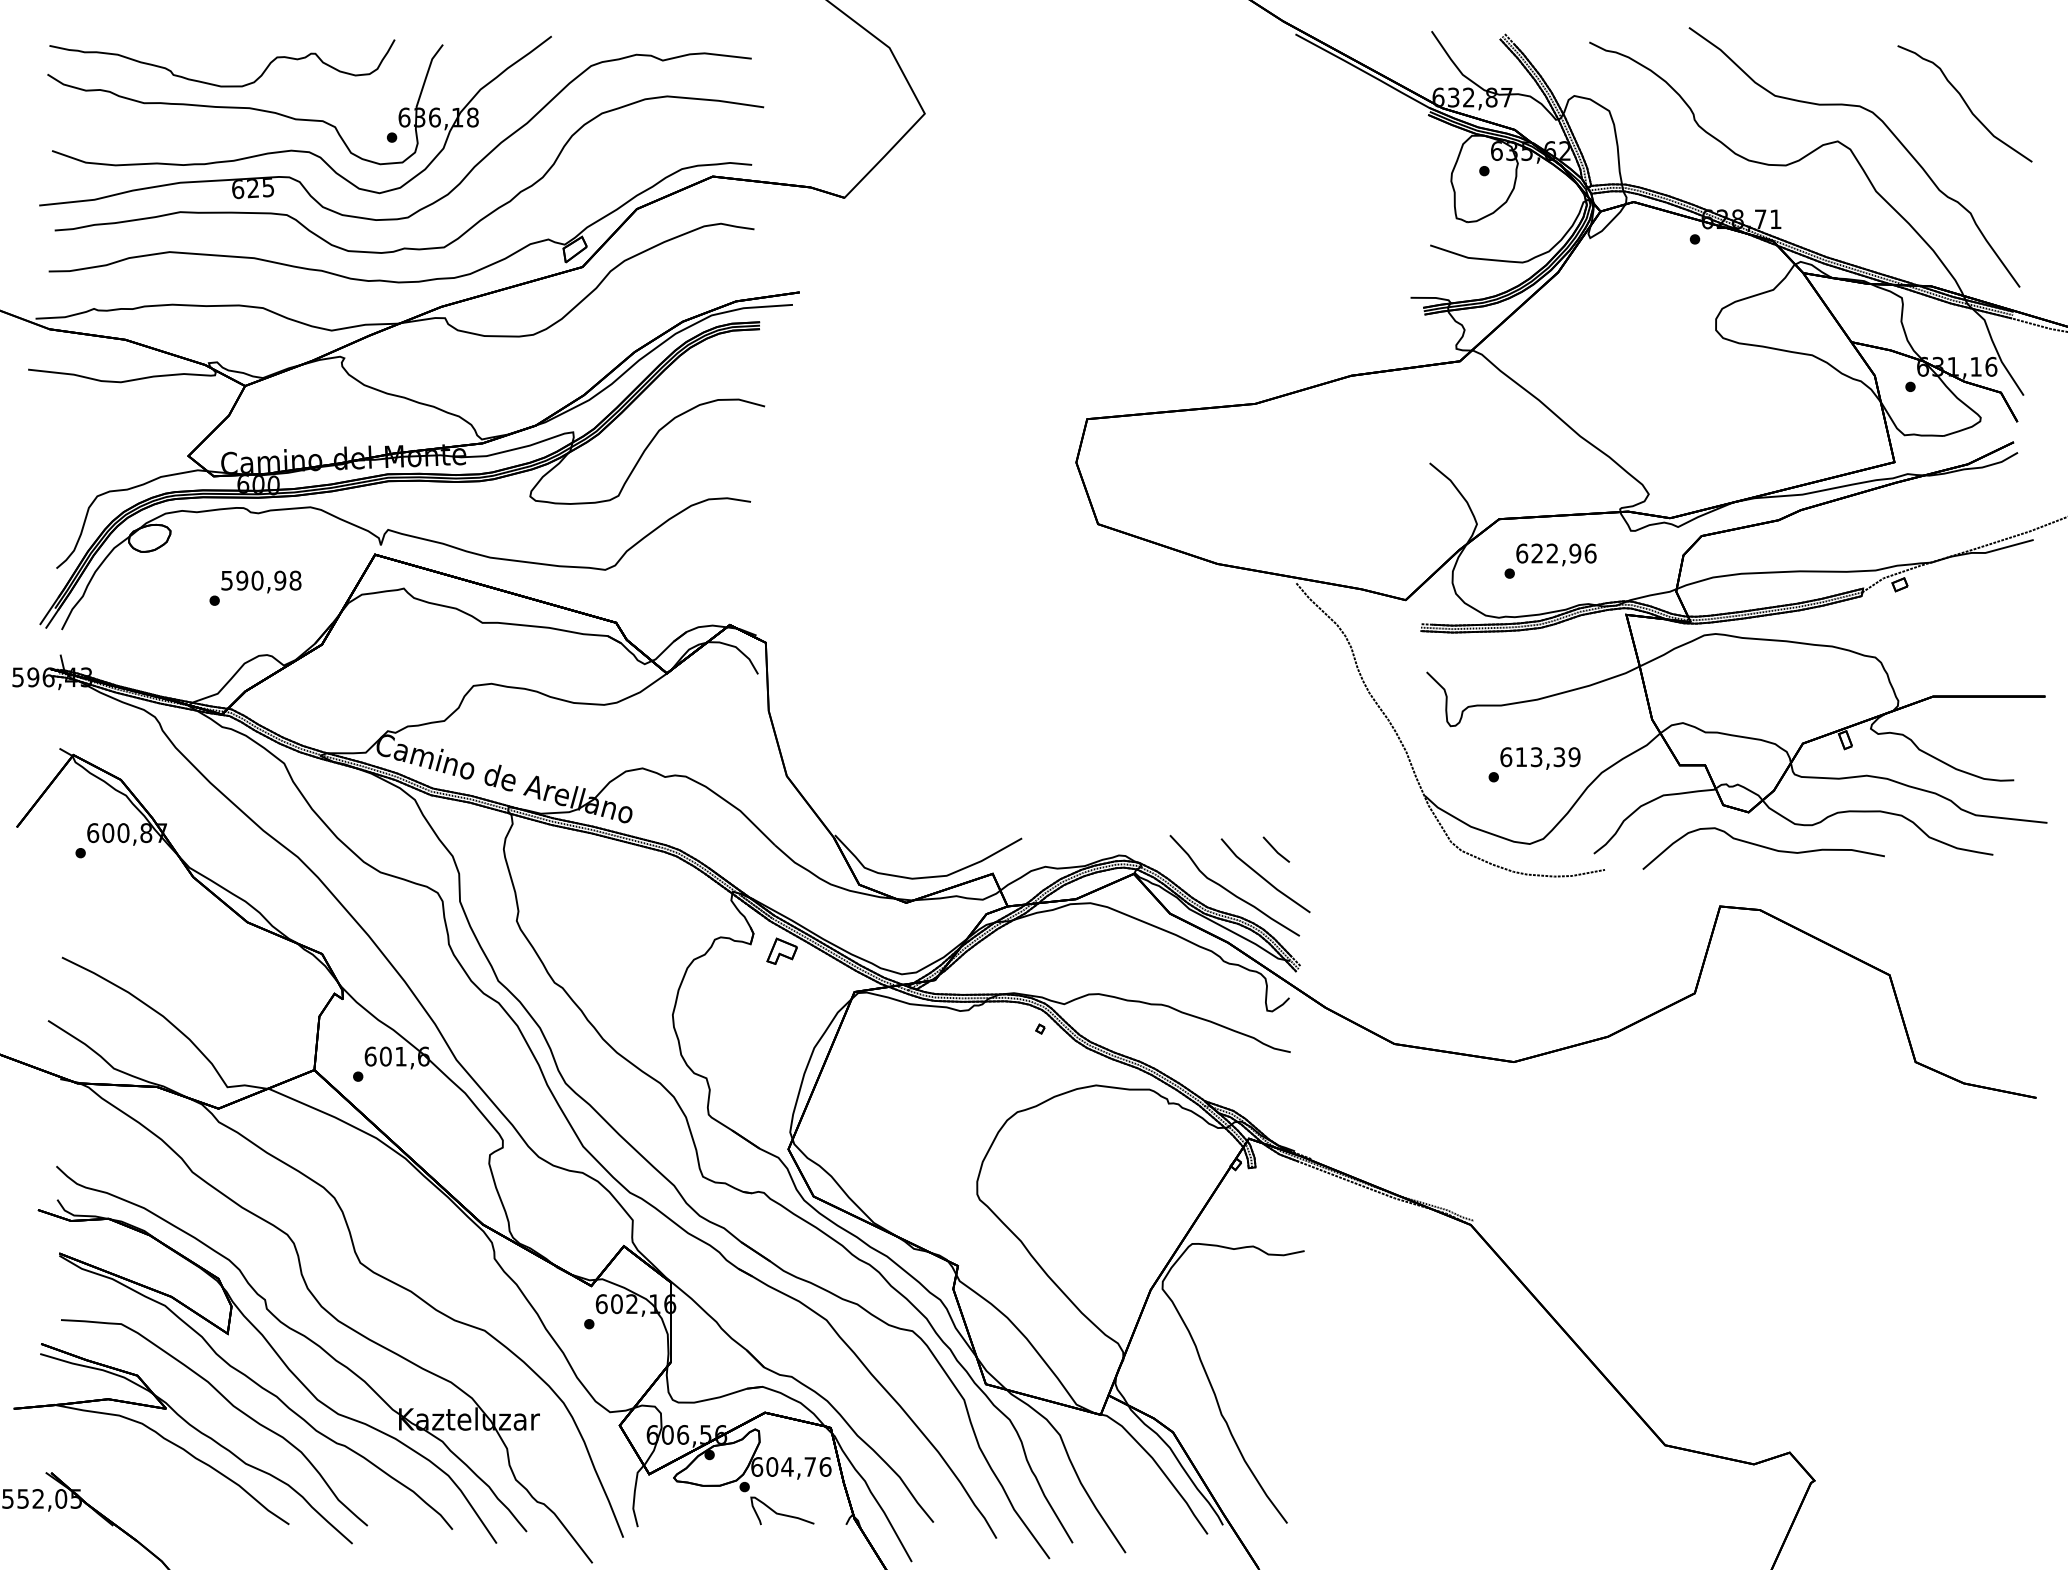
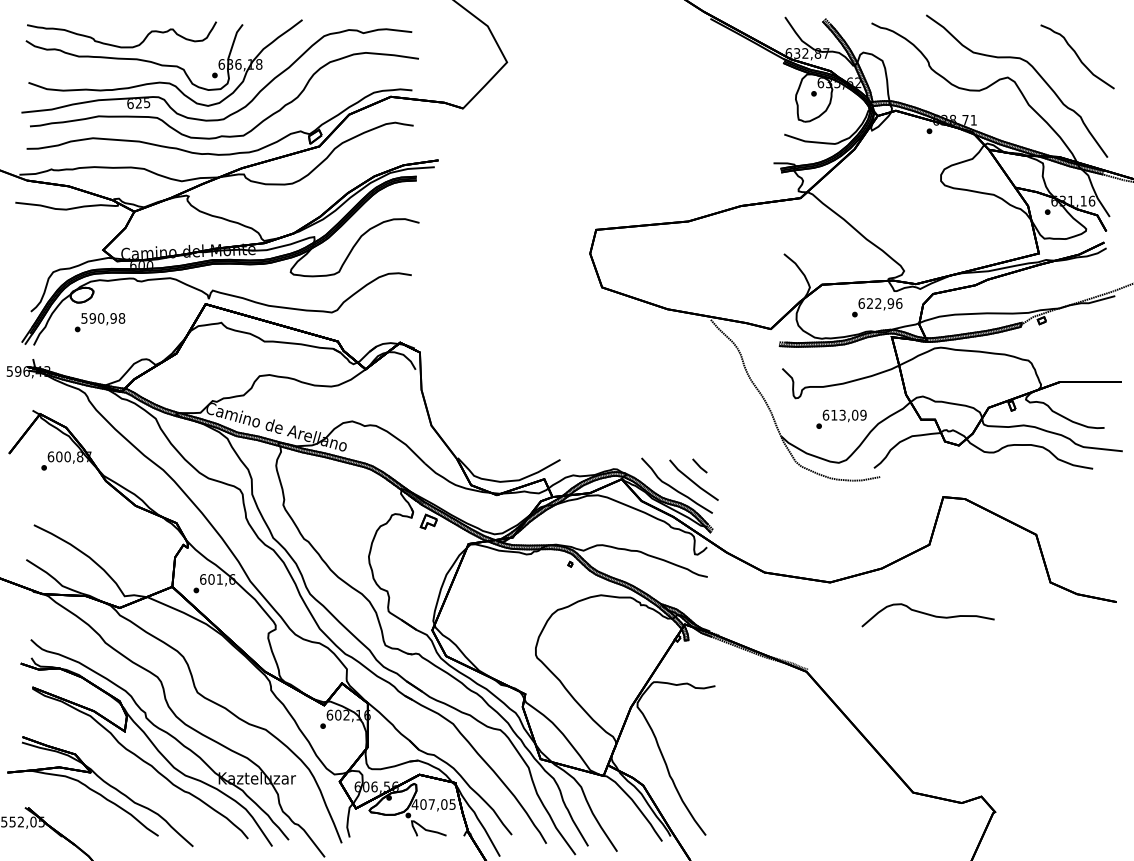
text: (1550, 560) -> (877, 307), moved
text: (254, 588) -> (99, 322), moved
text: (1560, 757) -> (855, 415), 613,39 -> 613,09
curve: (1762, 848) -> (927, 615), moved
curve: (228, 1404) -> (125, 770), removed
text: (790, 1466) -> (433, 804), 604,76 -> 407,05

